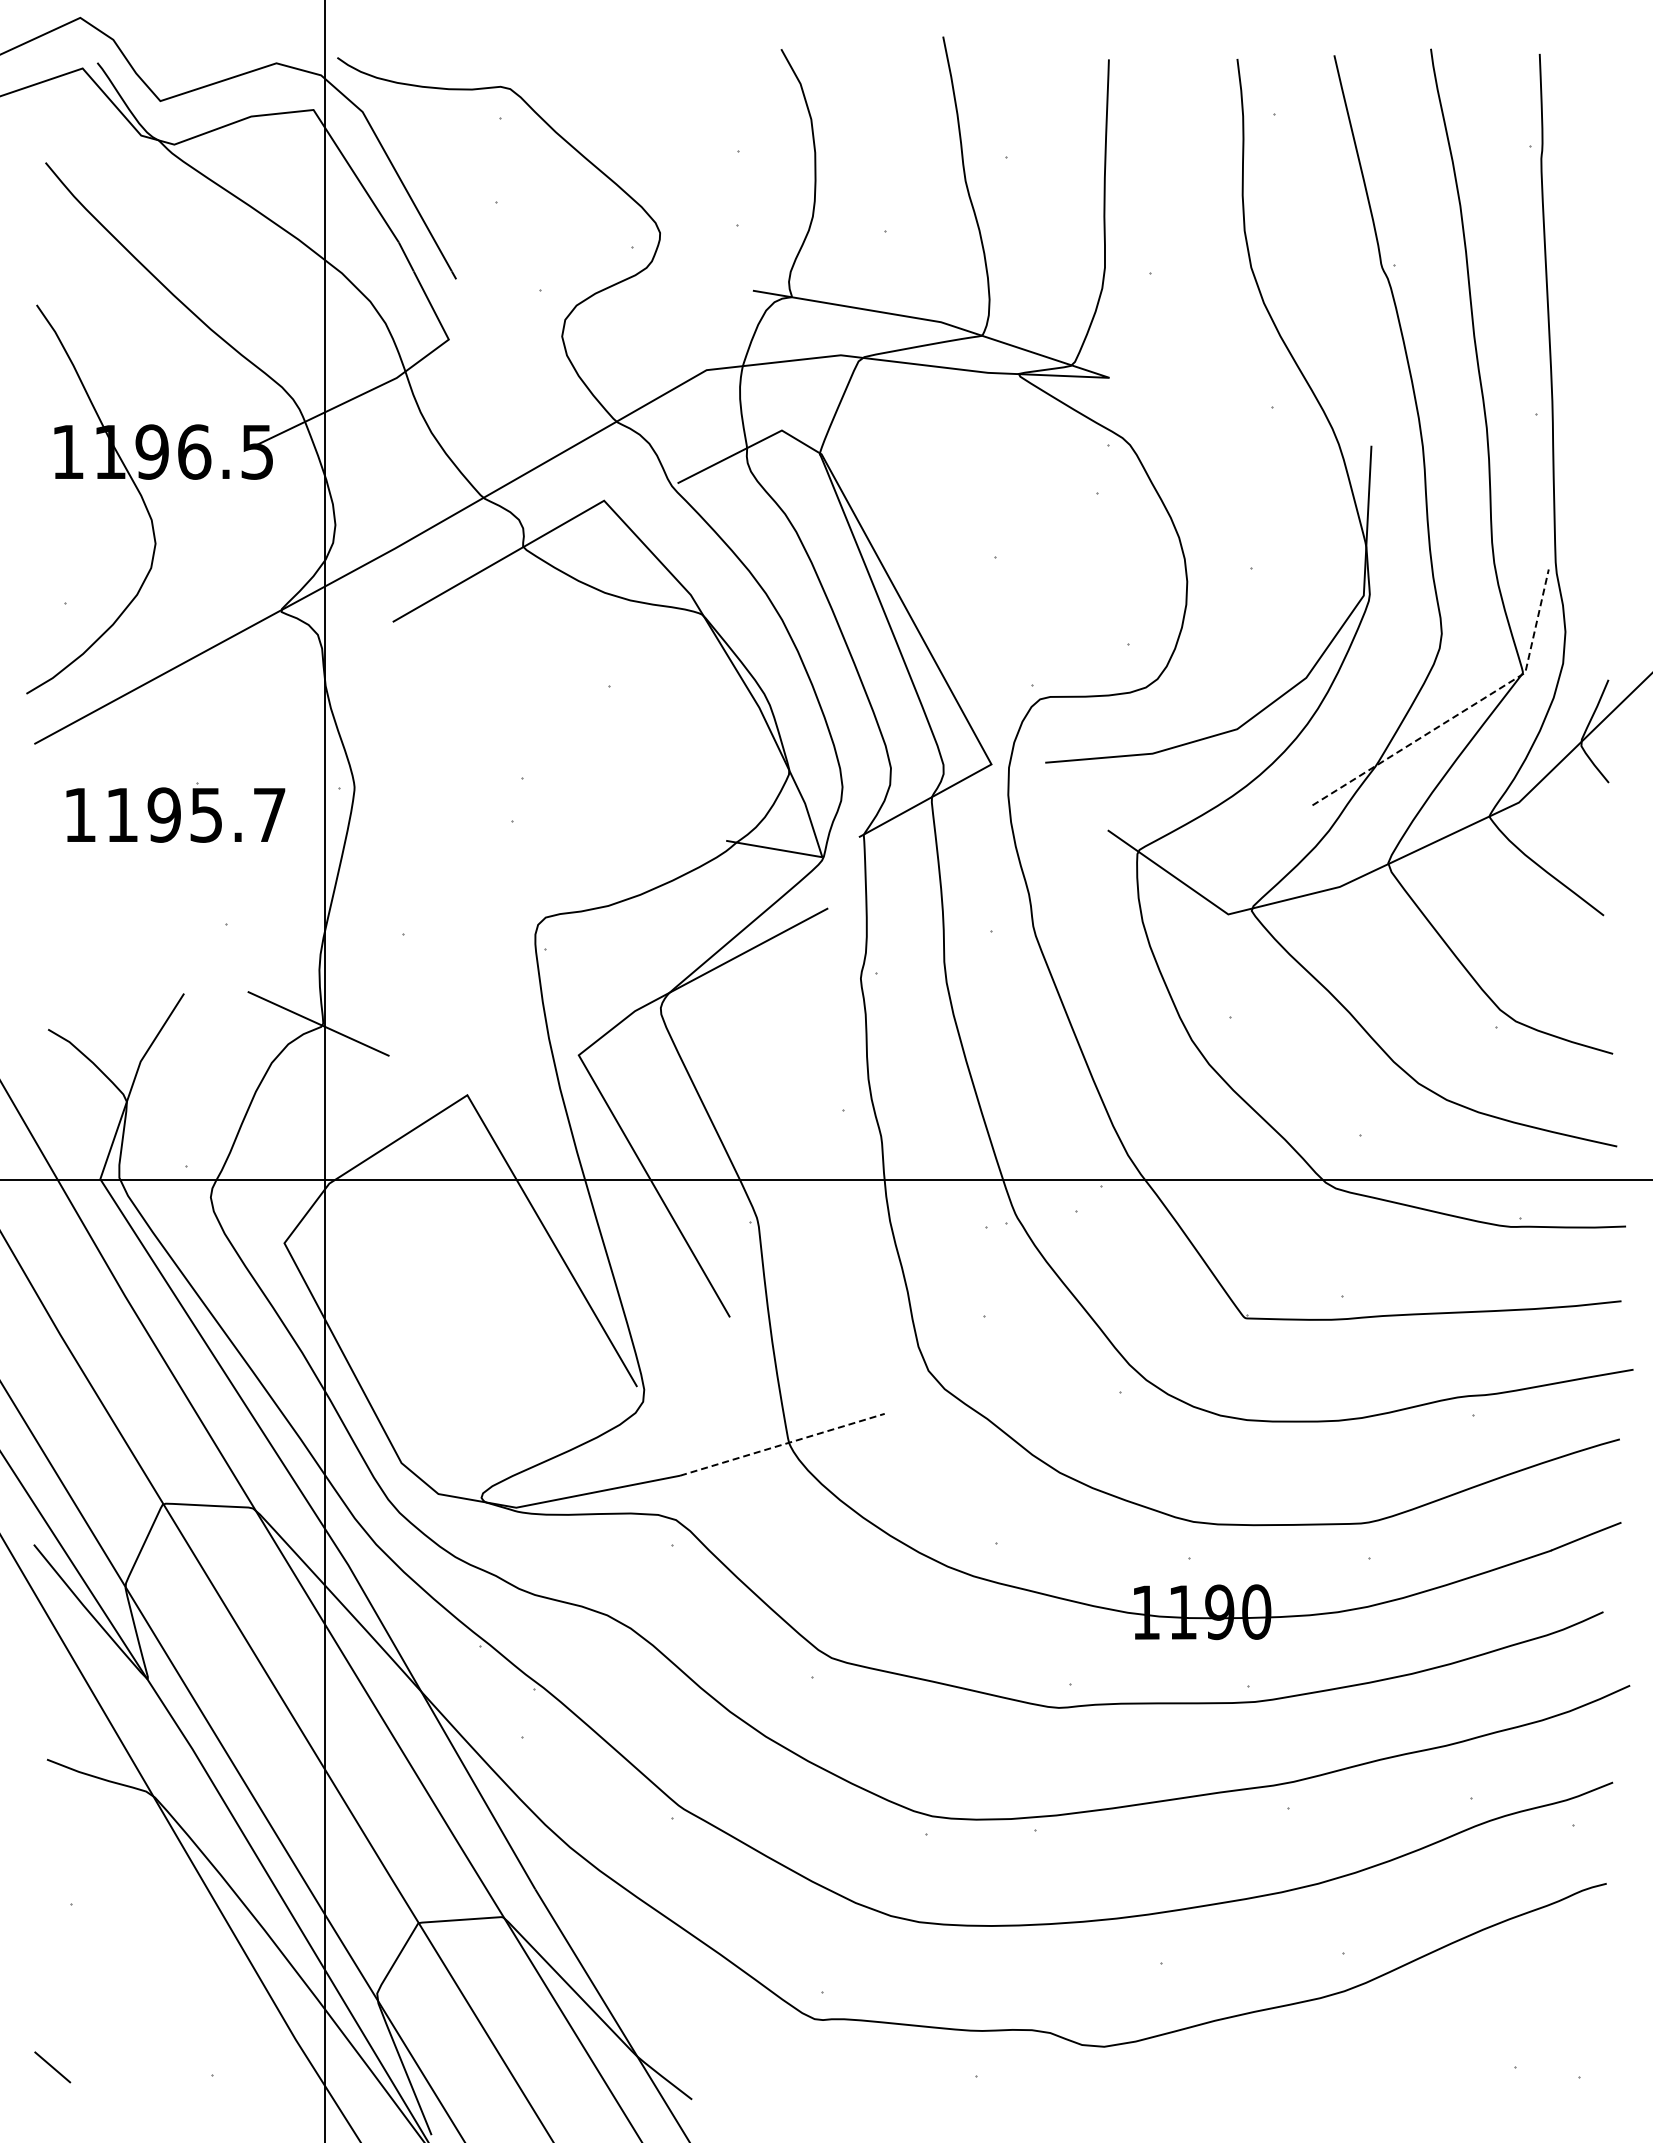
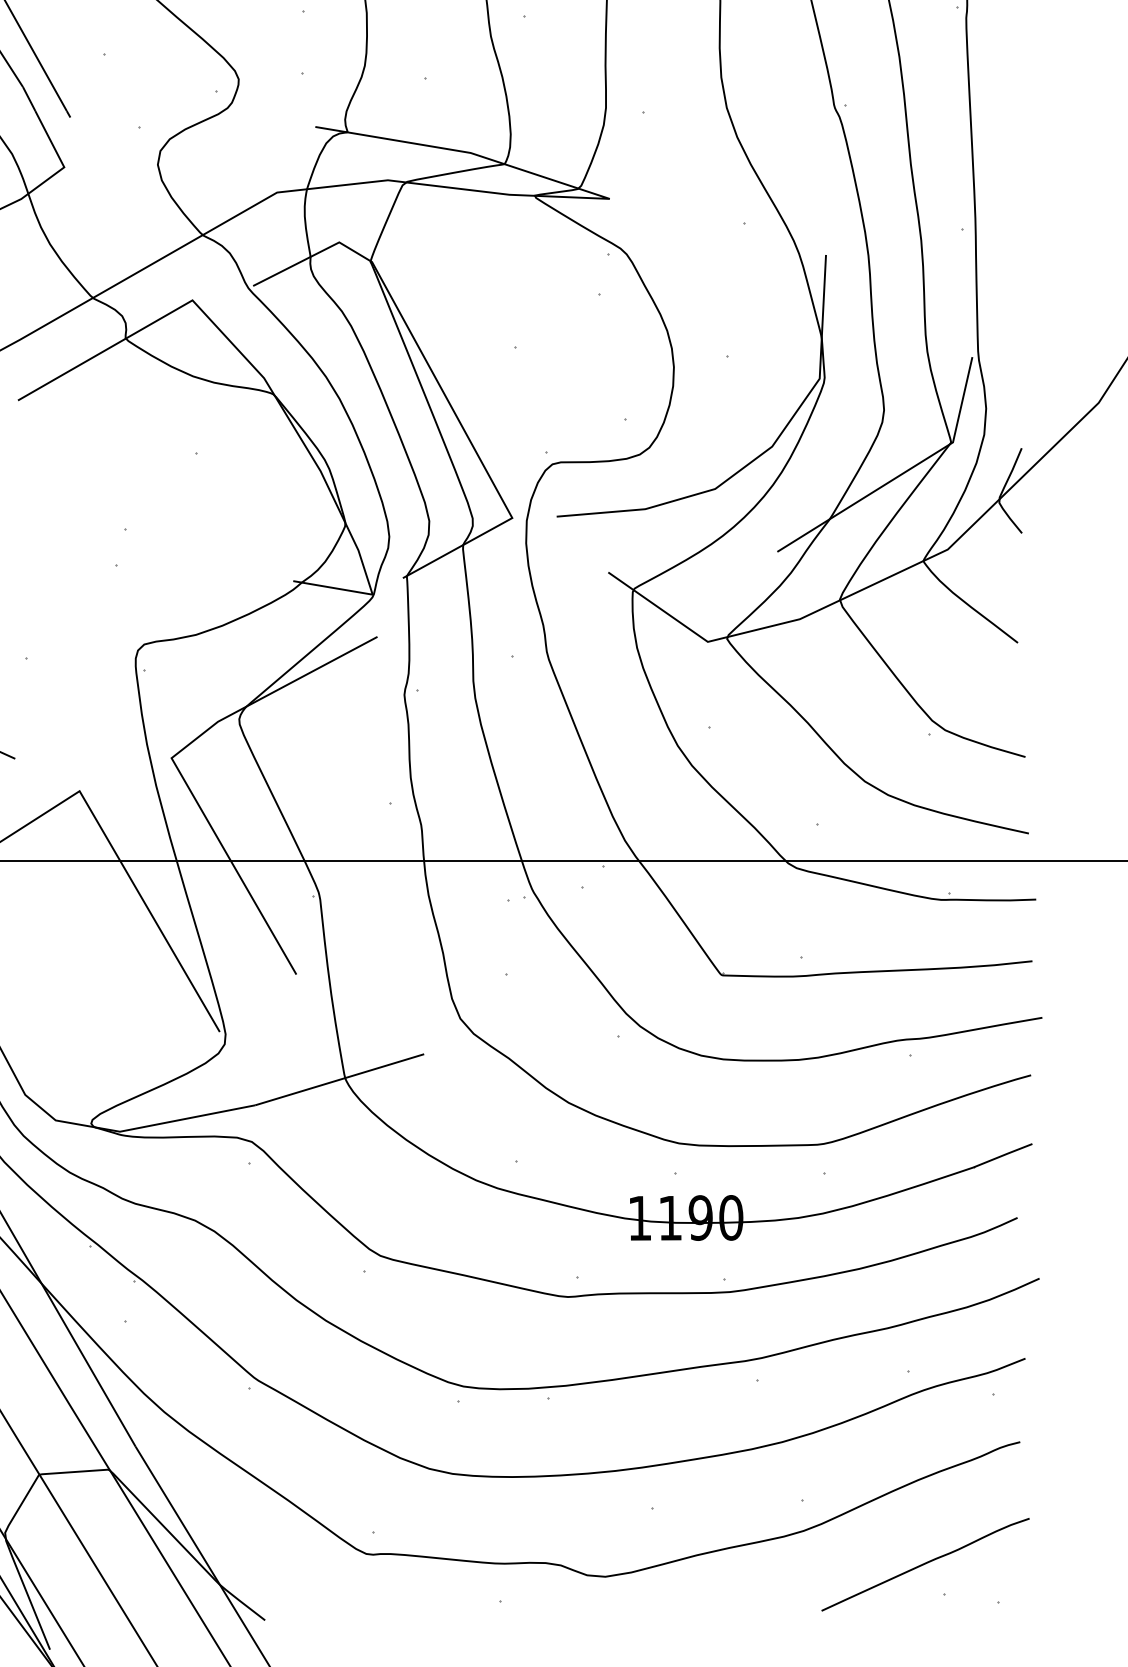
line: (1464, 710) -> (902, 473), dashed -> solid
line: (782, 1444) -> (339, 1079), dashed -> solid
curve: (1492, 2031) -> (925, 1564), added

